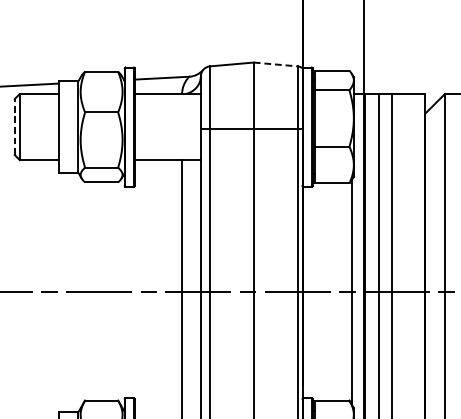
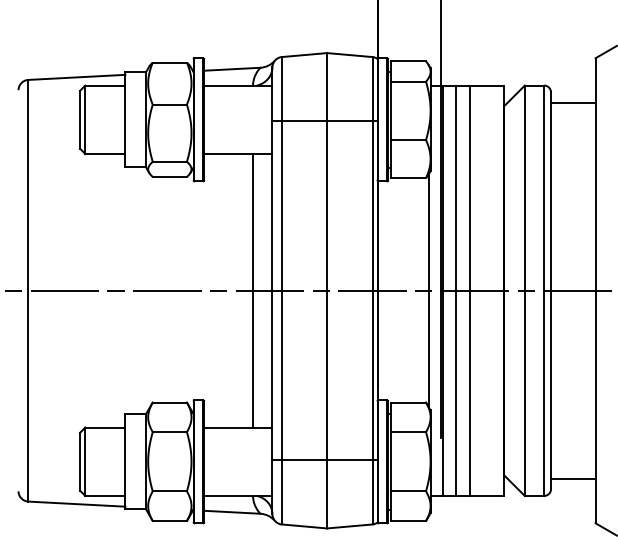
line: (275, 64) -> (349, 55), dashed -> solid
line: (15, 126) -> (80, 119), dashed -> solid

